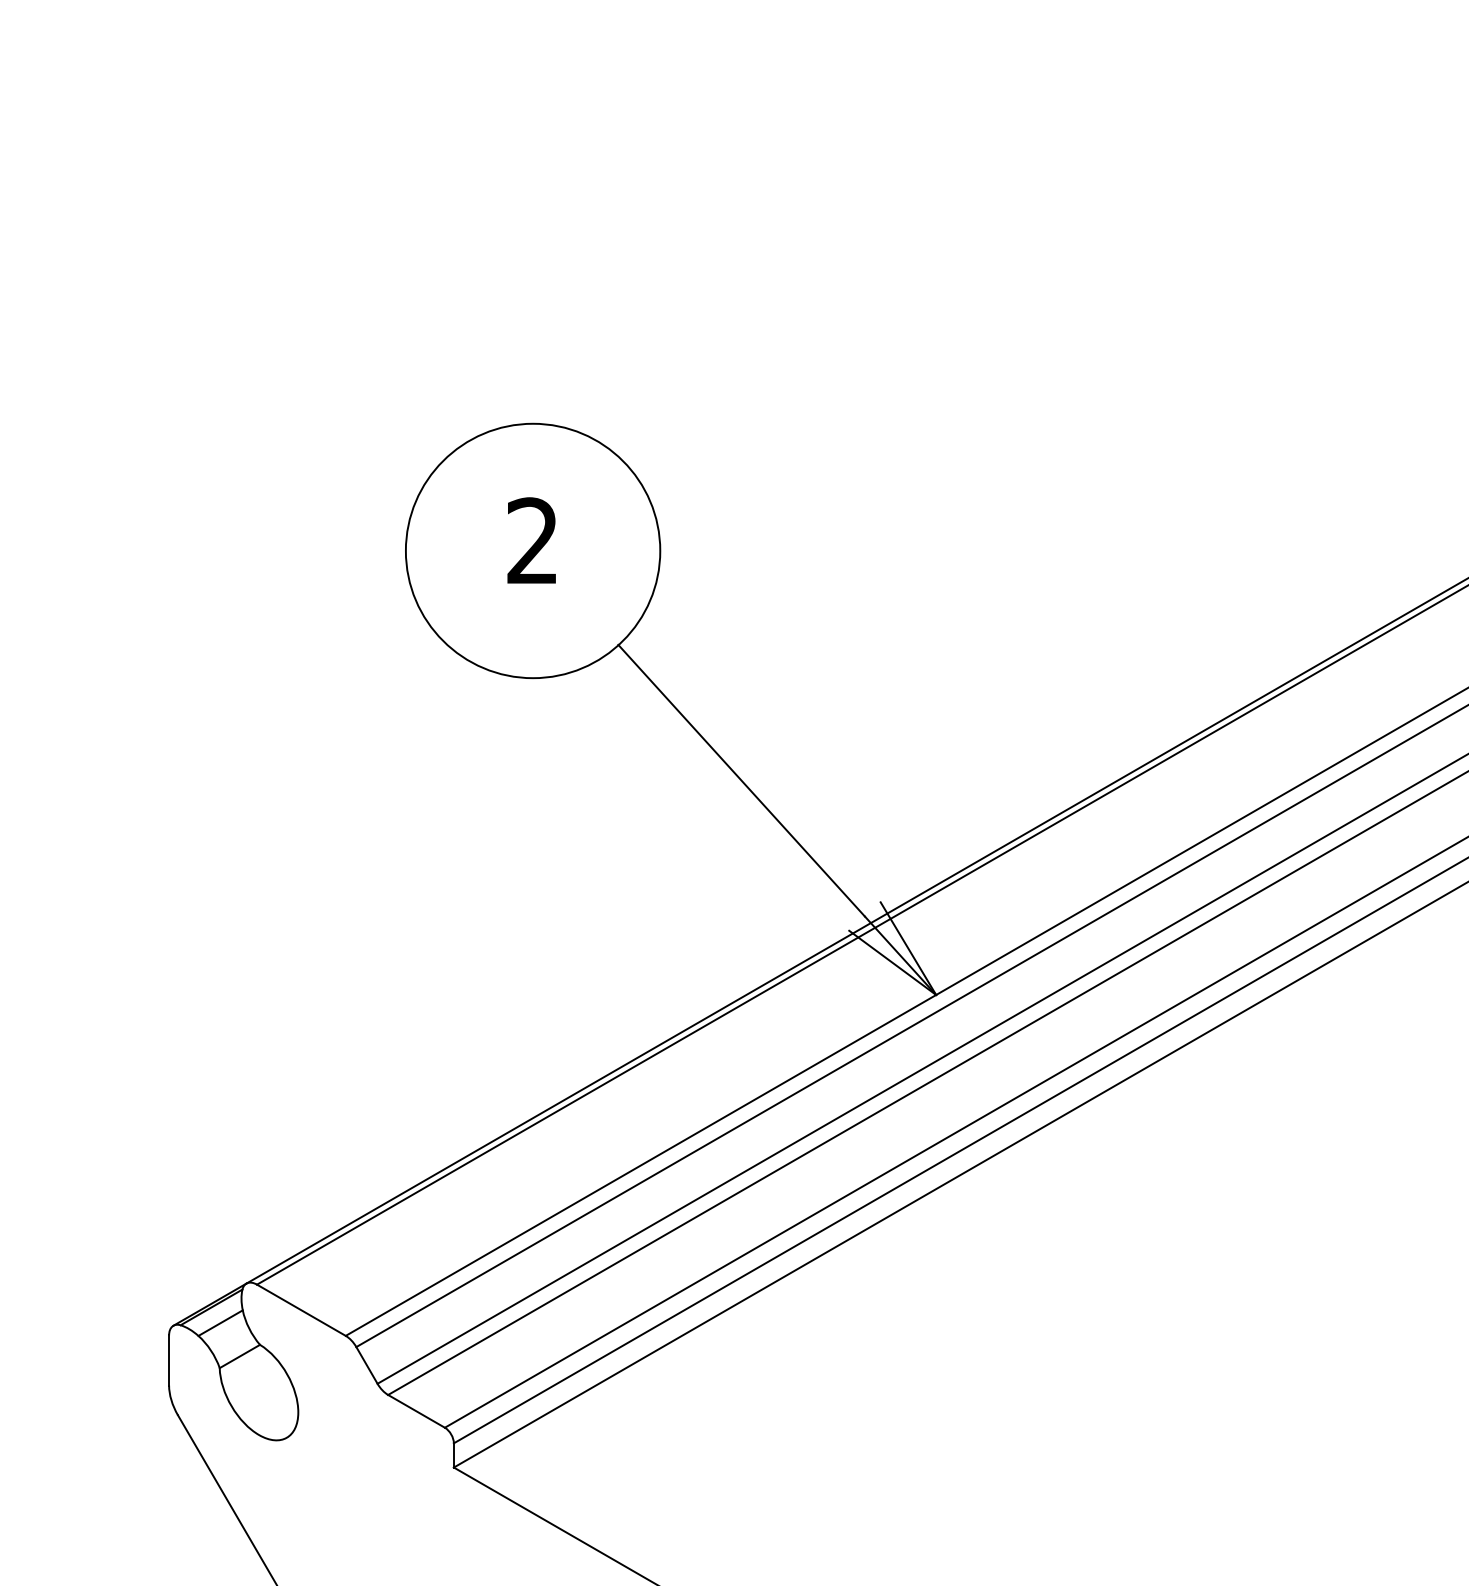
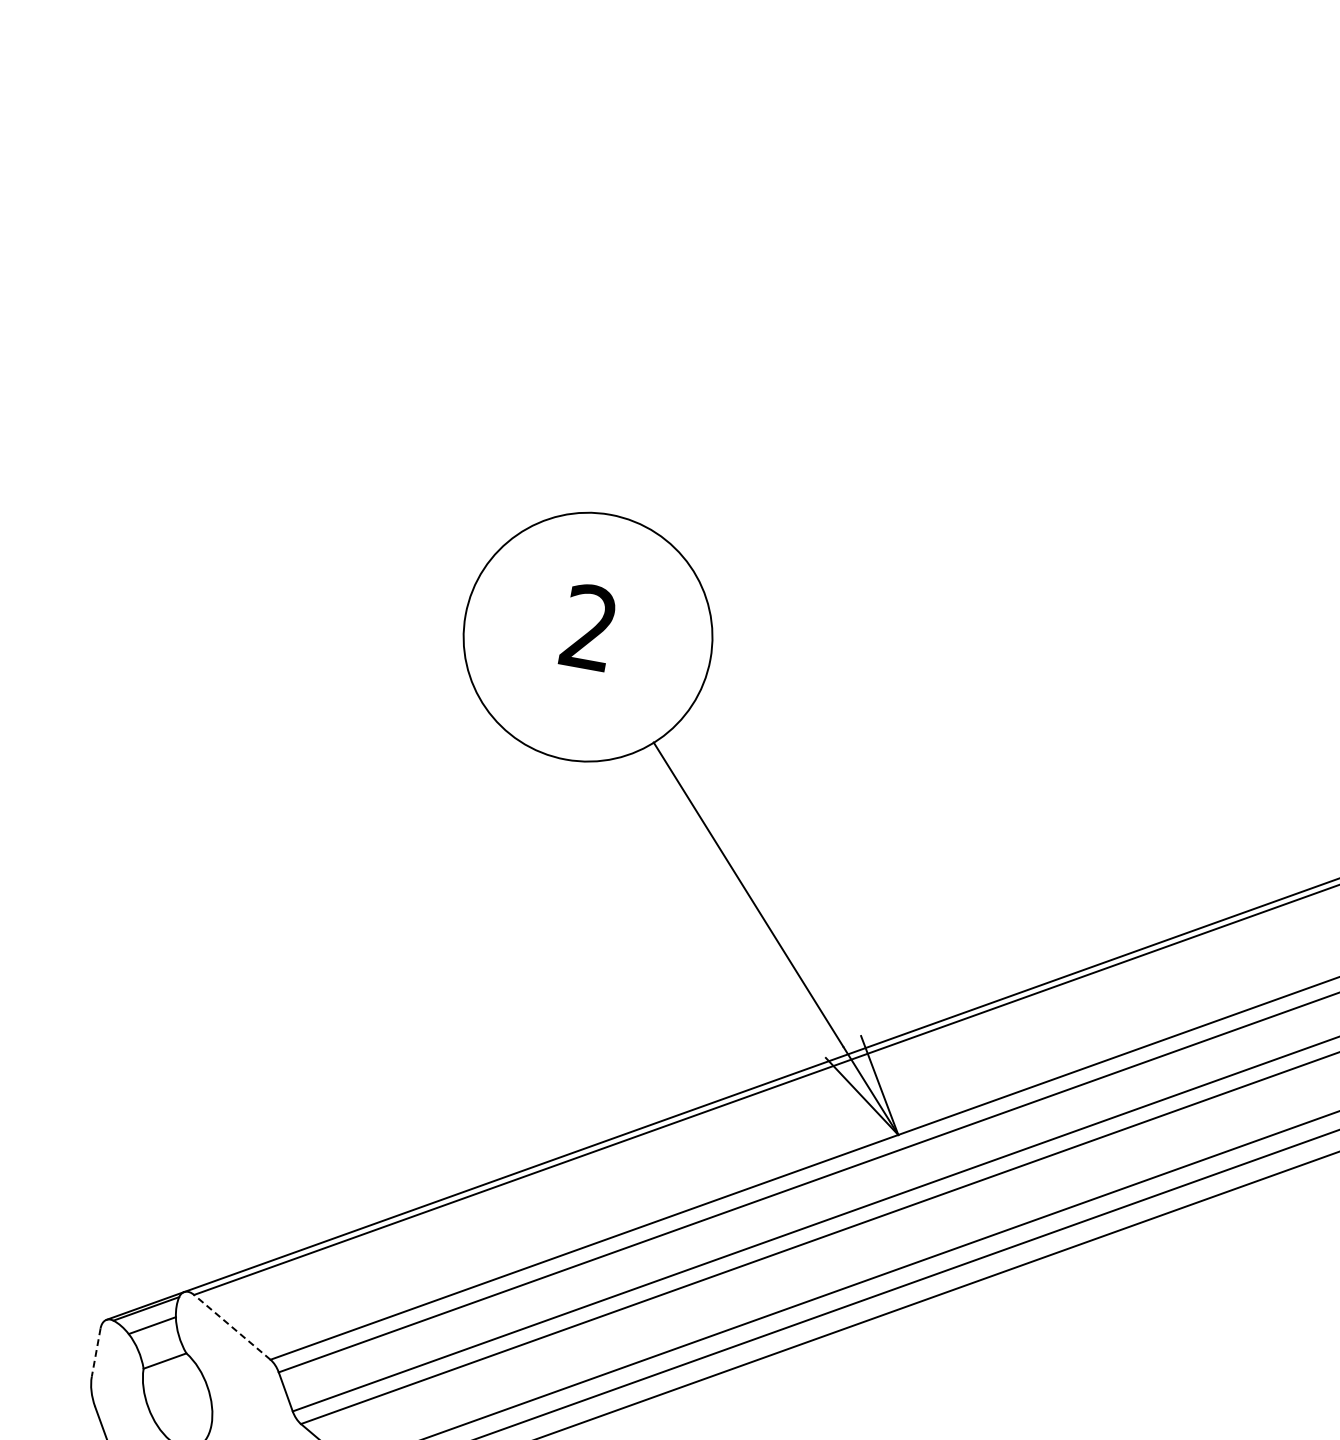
line: (300, 1310) -> (231, 1327), solid -> dashed
line: (169, 1361) -> (96, 1353), solid -> dashed

